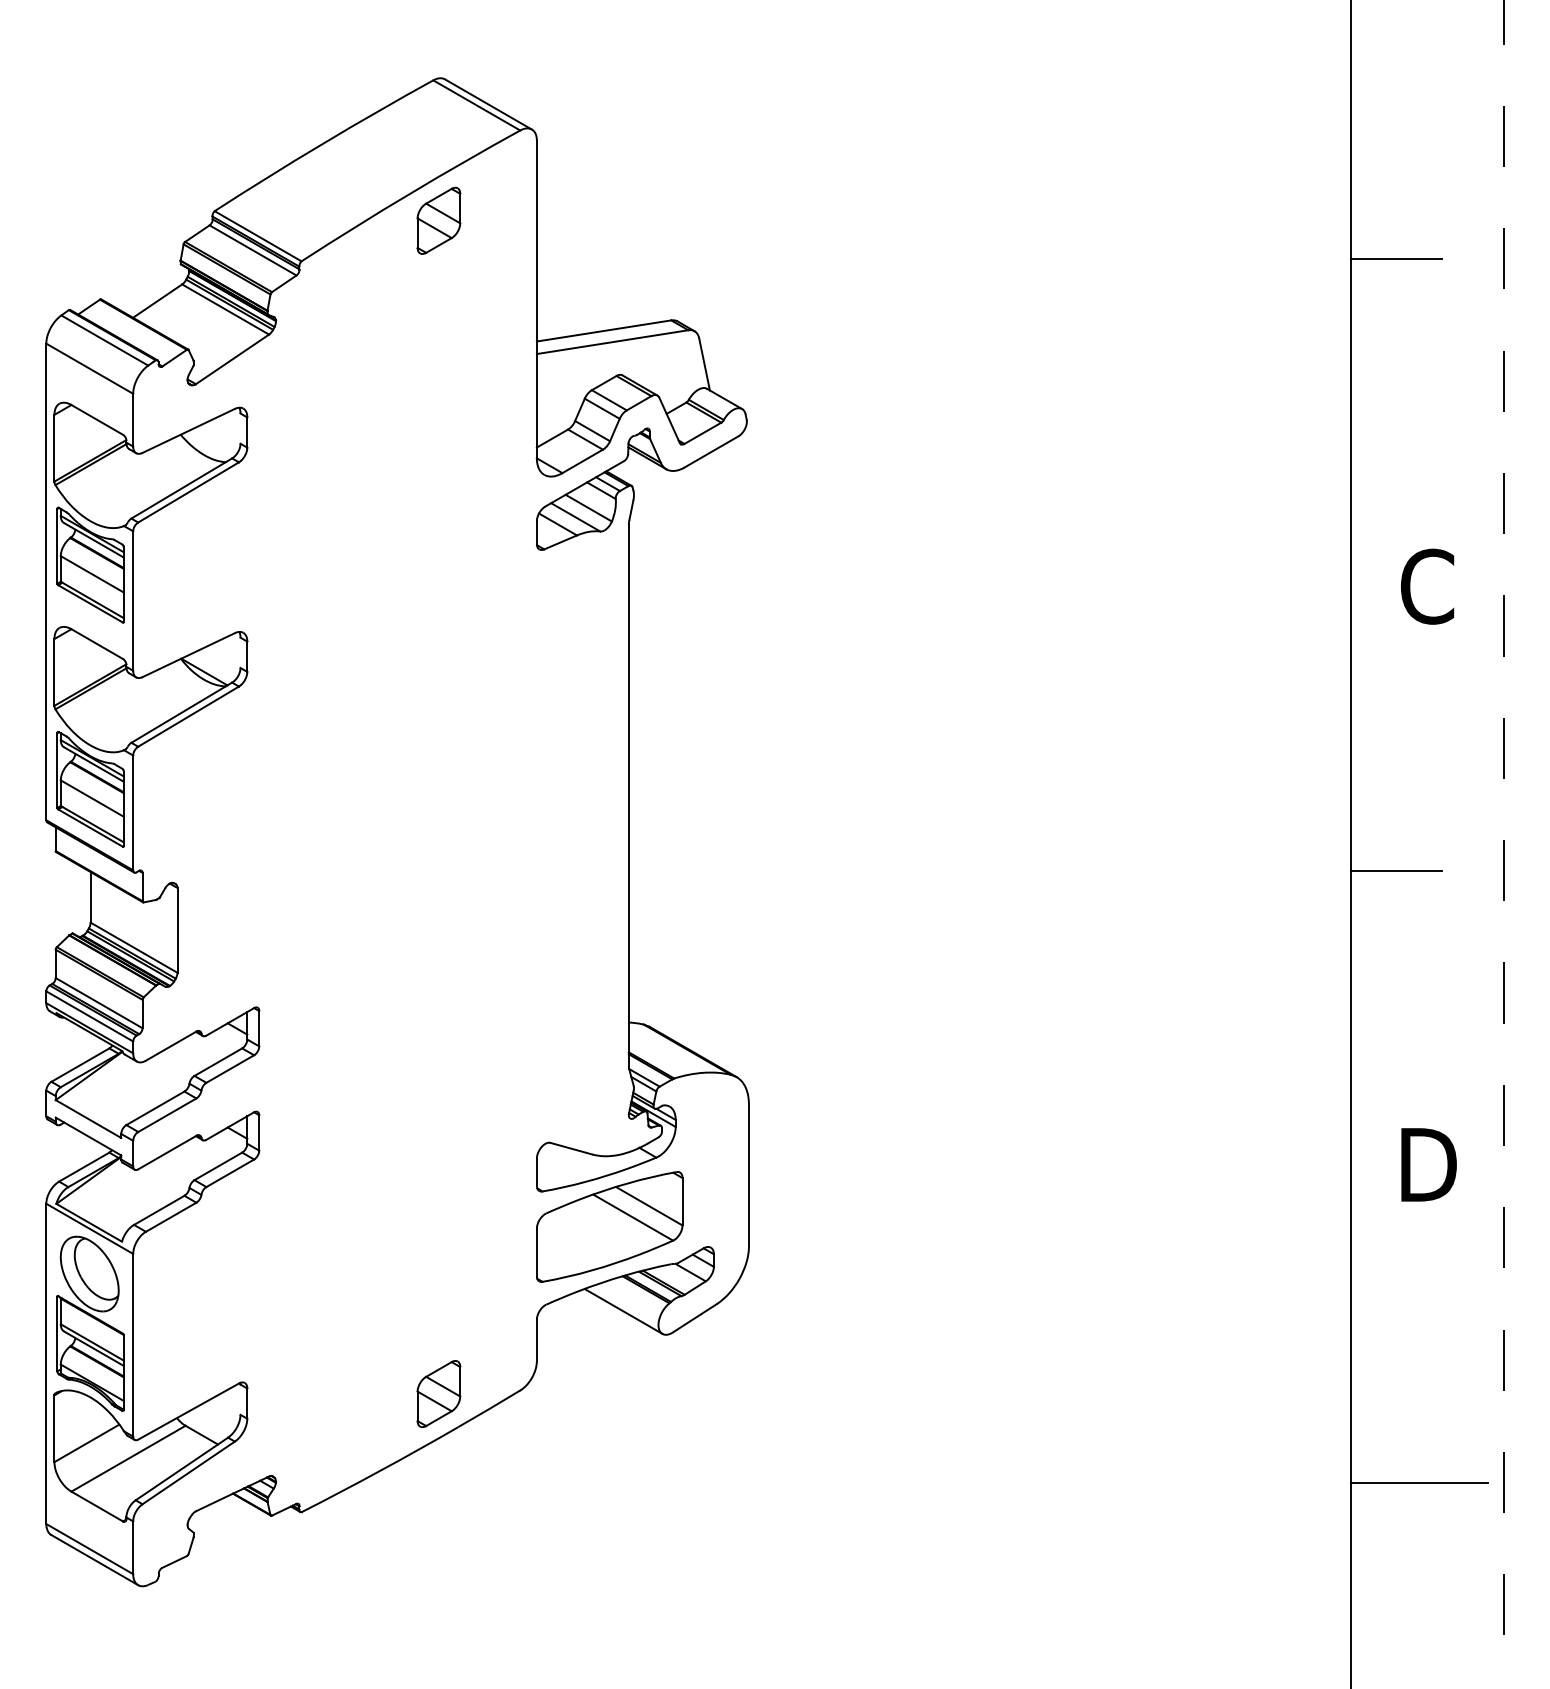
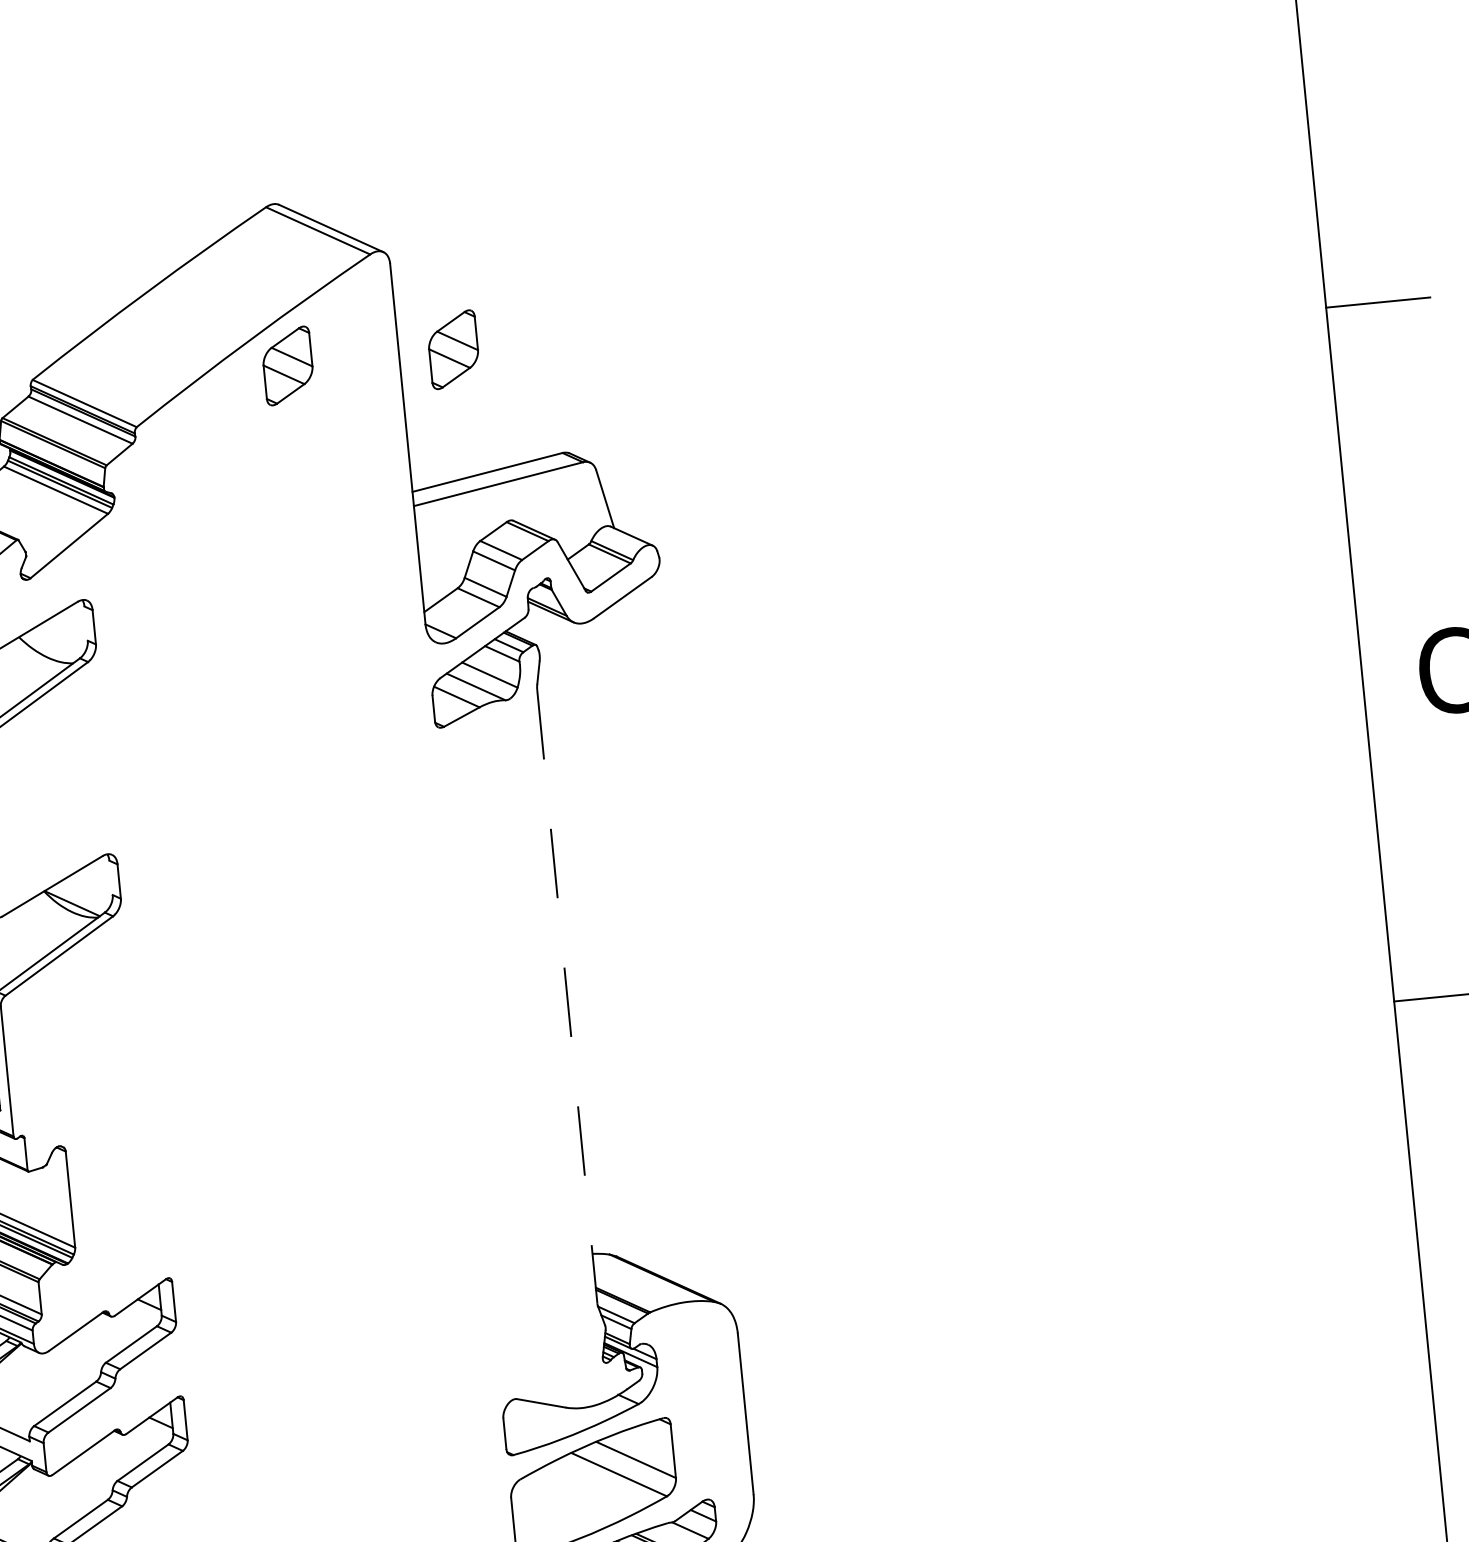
part: (584, 220) -> (453, 349), added
line: (628, 795) -> (566, 996), solid -> dashed

